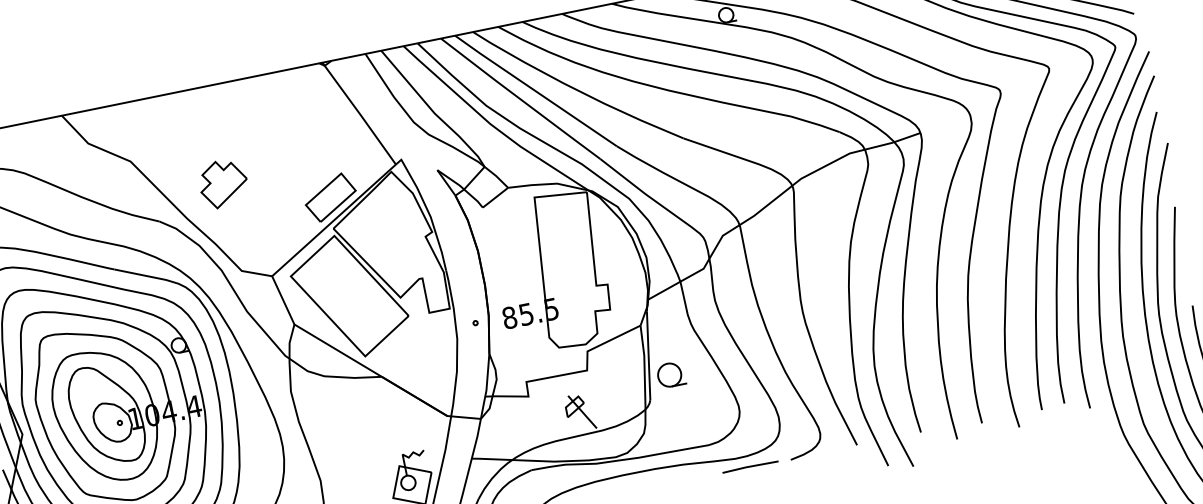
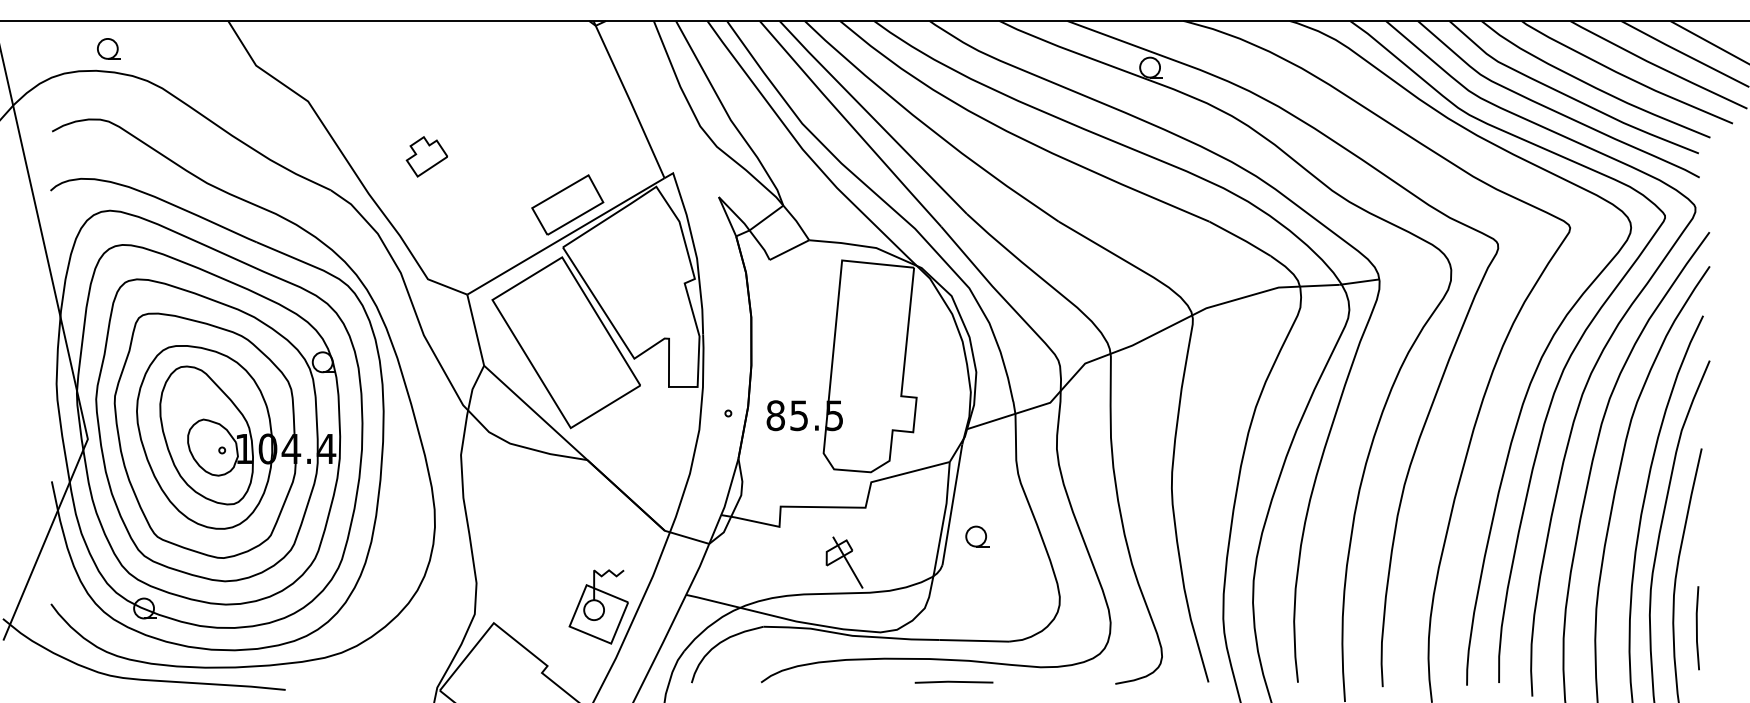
part: (222, 183) -> (426, 156), size x0.62
part: (671, 374) -> (977, 536), size x0.62
line: (749, 466) -> (953, 681), moved

